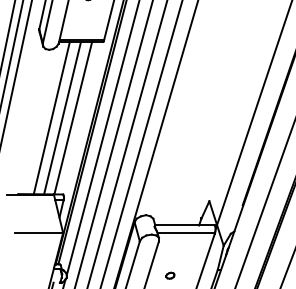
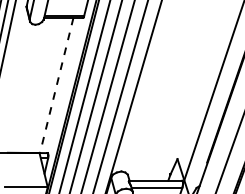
line: (51, 117) -> (37, 84), removed
line: (62, 117) -> (47, 84), removed
line: (73, 118) -> (56, 85), solid -> dashed

